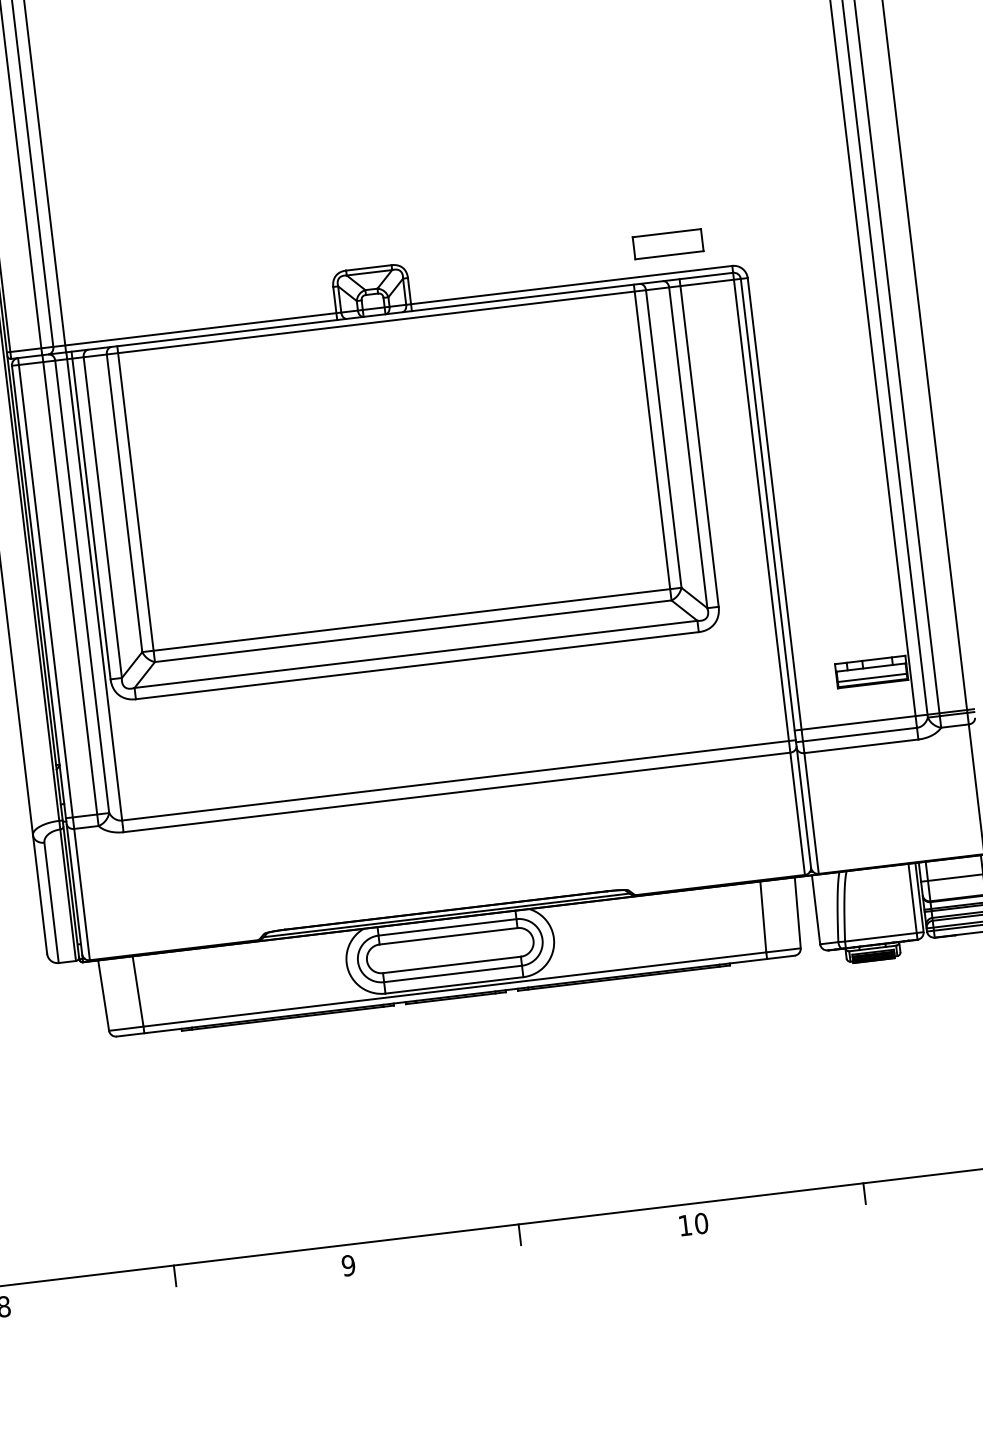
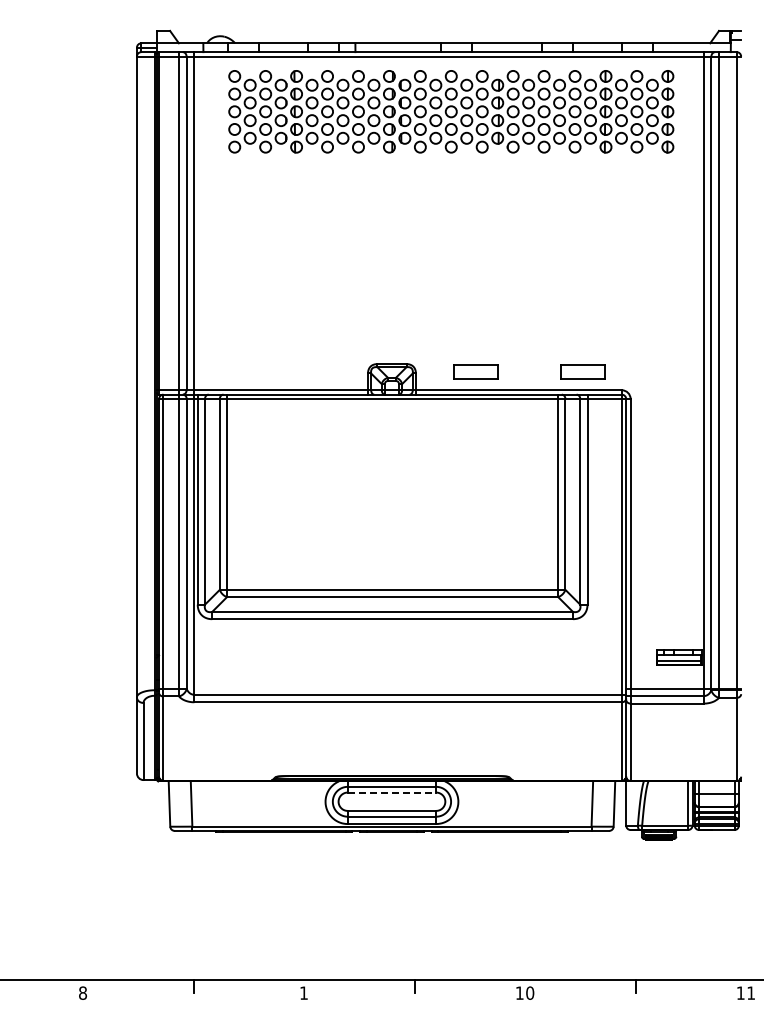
part: (500, 263) -> (475, 371), added
line: (449, 936) -> (392, 792), solid -> dashed
text: (347, 1264) -> (303, 992), 9 -> 1

